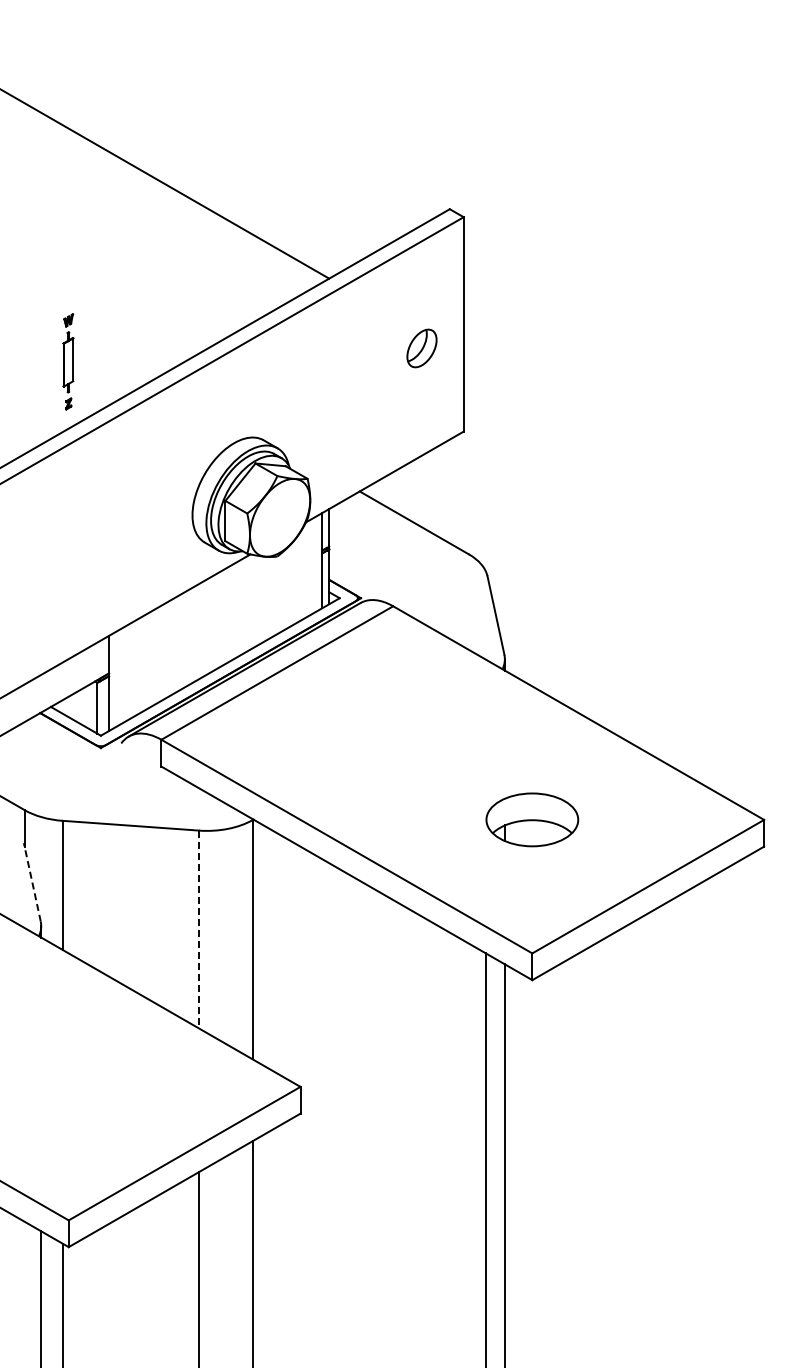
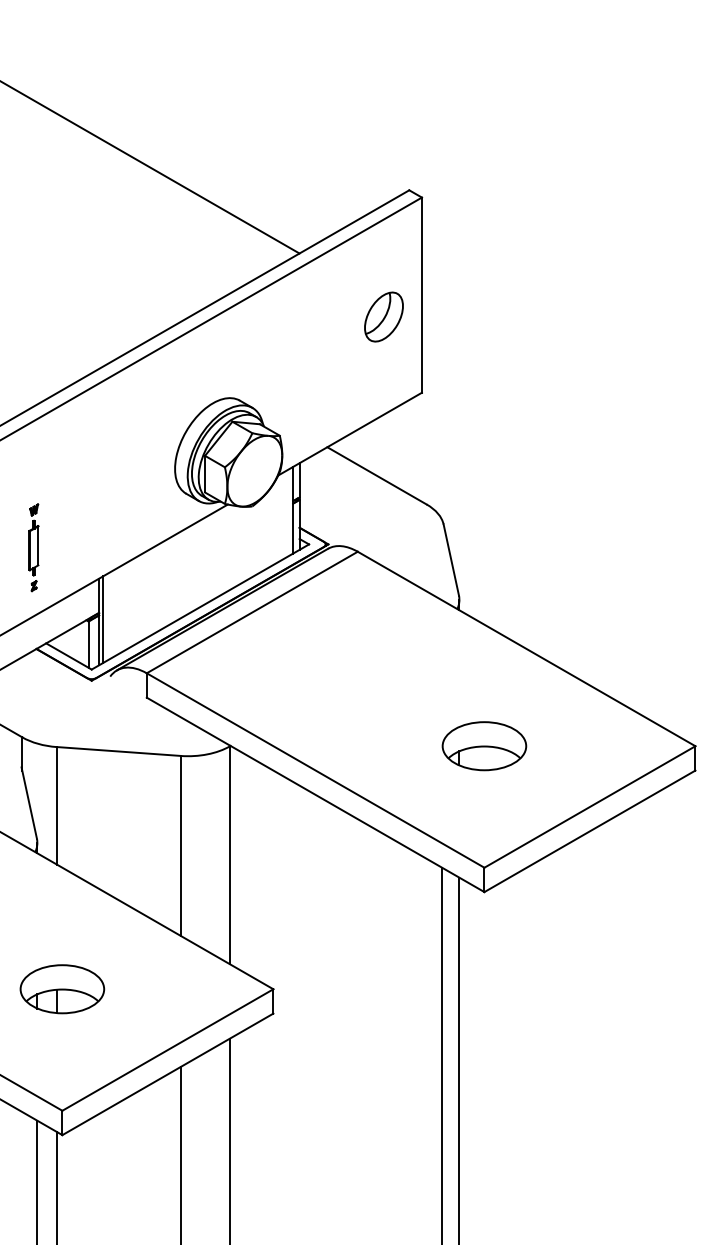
part: (421, 348) -> (383, 317), size x1.43
part: (68, 361) -> (33, 547), moved
line: (113, 680) -> (103, 619), added
line: (32, 881) -> (29, 802), dashed -> solid
line: (198, 929) -> (180, 845), dashed -> solid
part: (68, 1086) -> (62, 988), added

